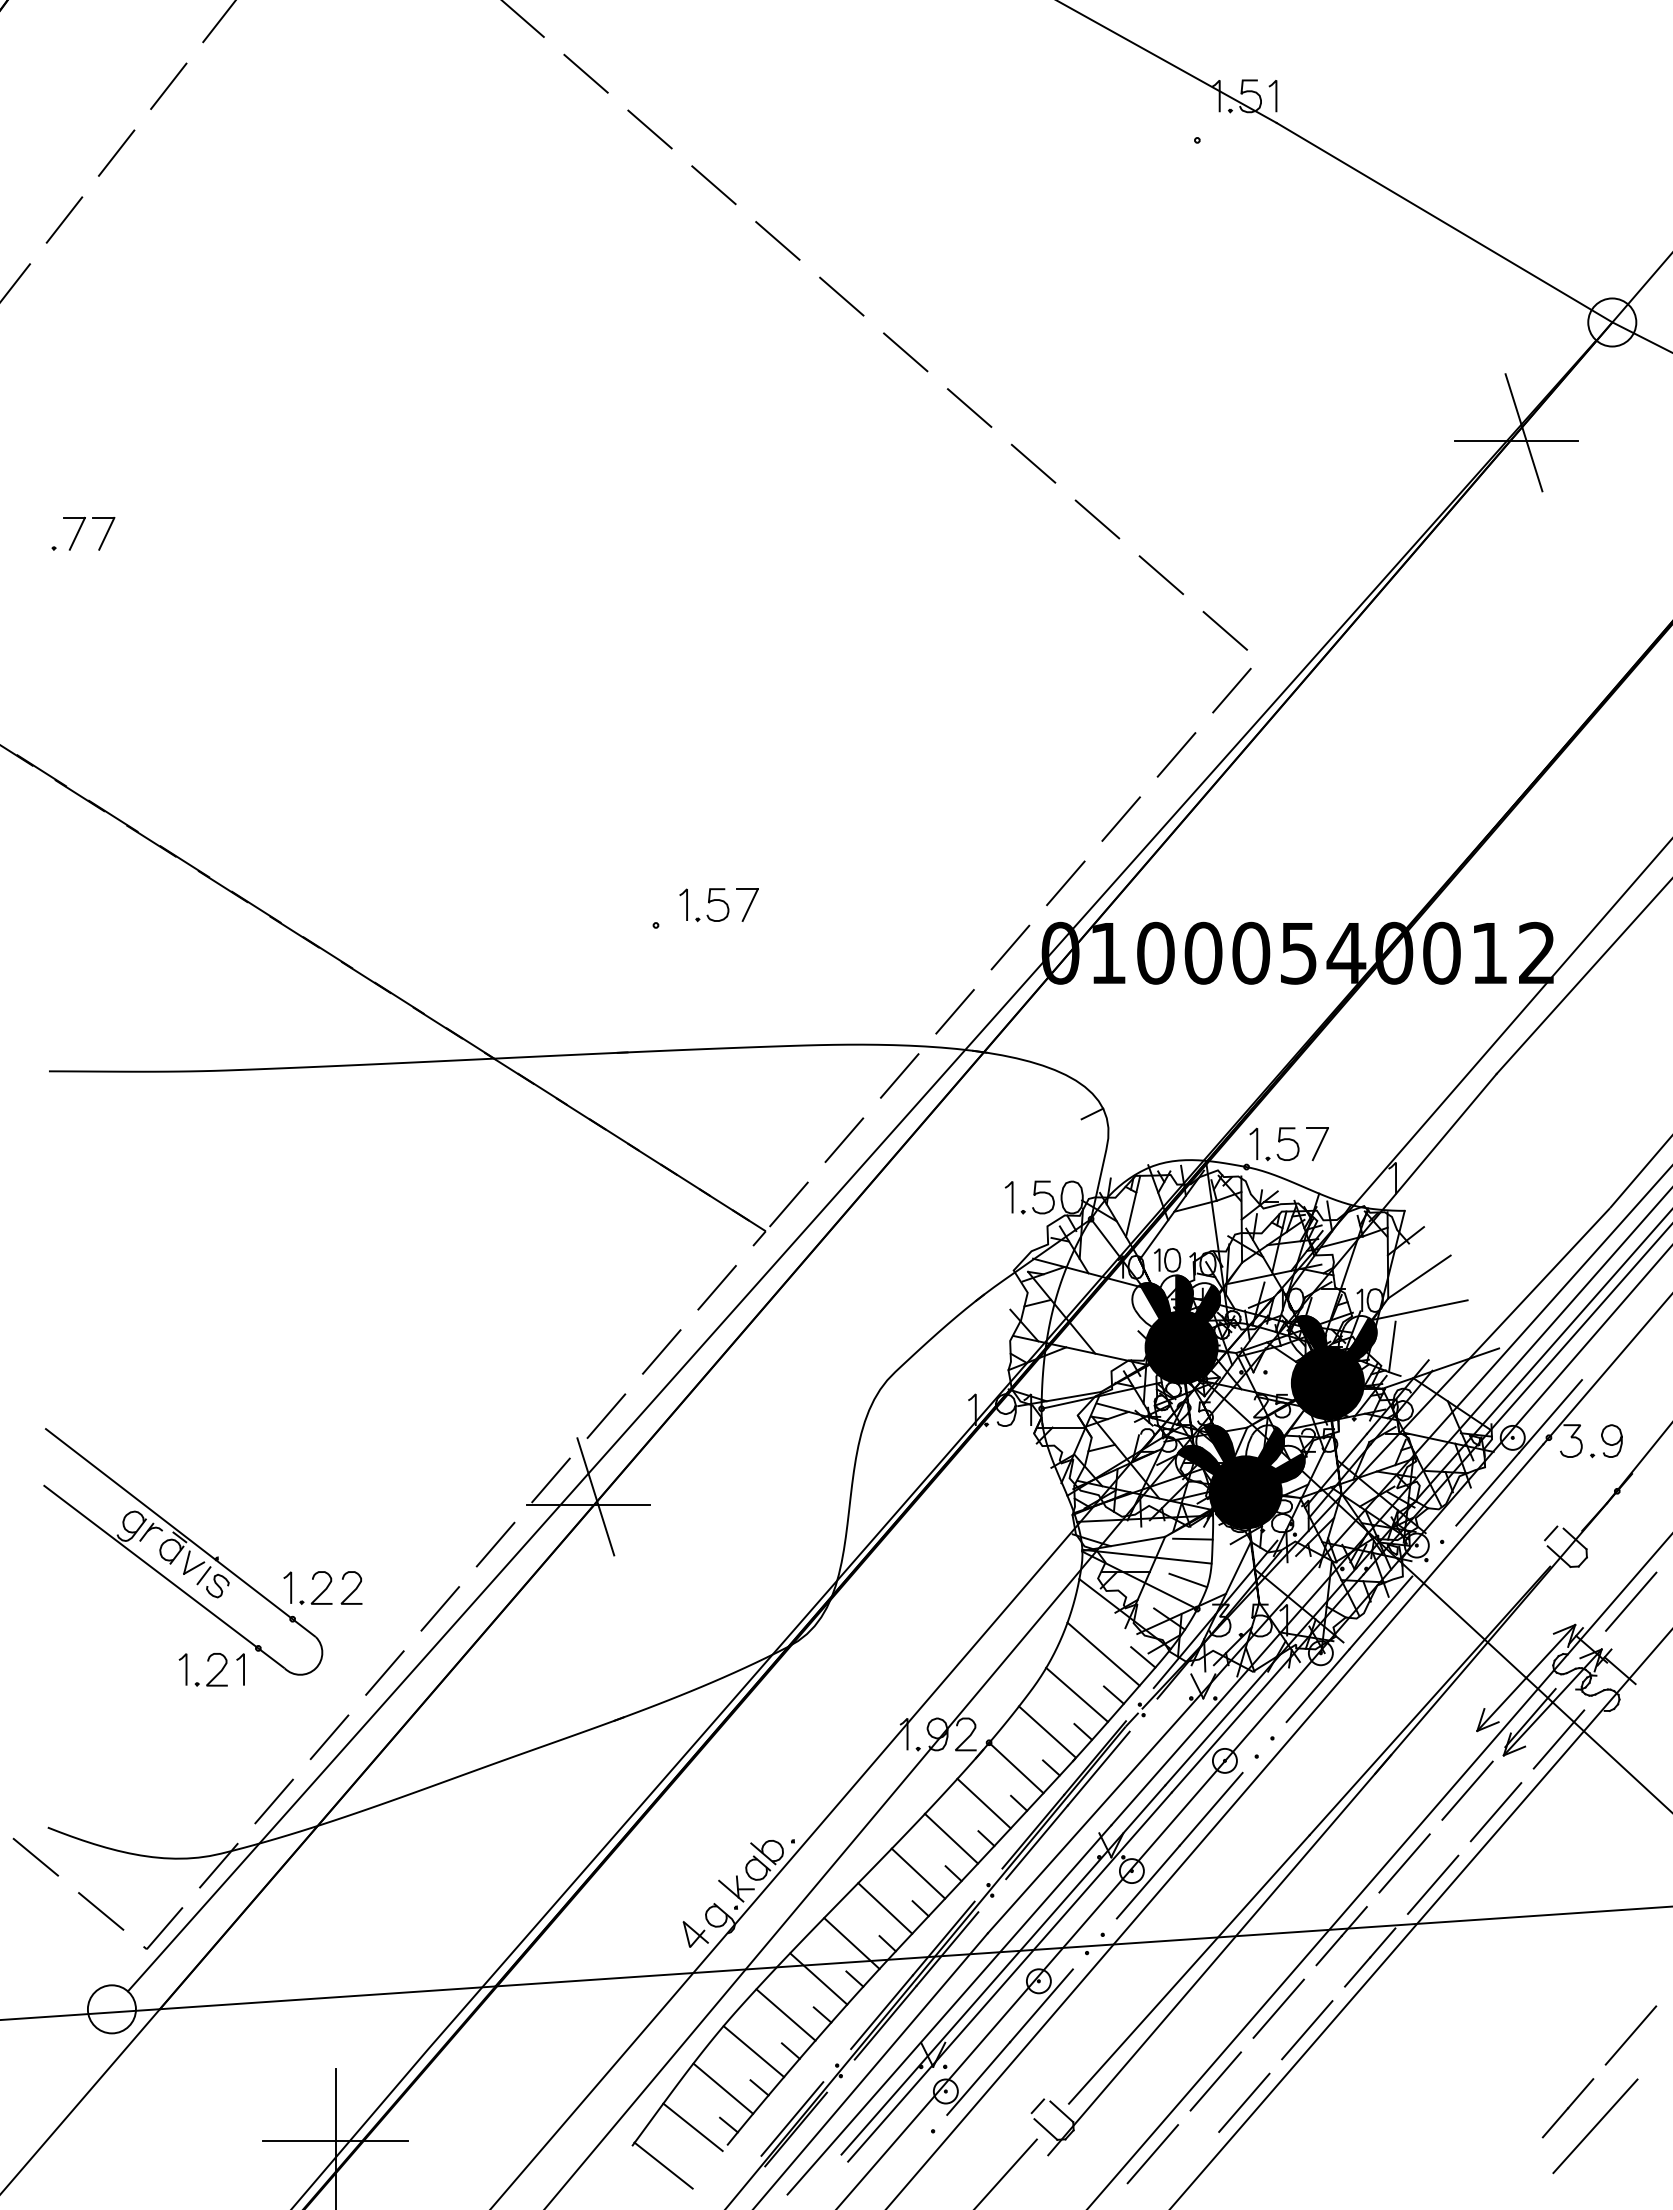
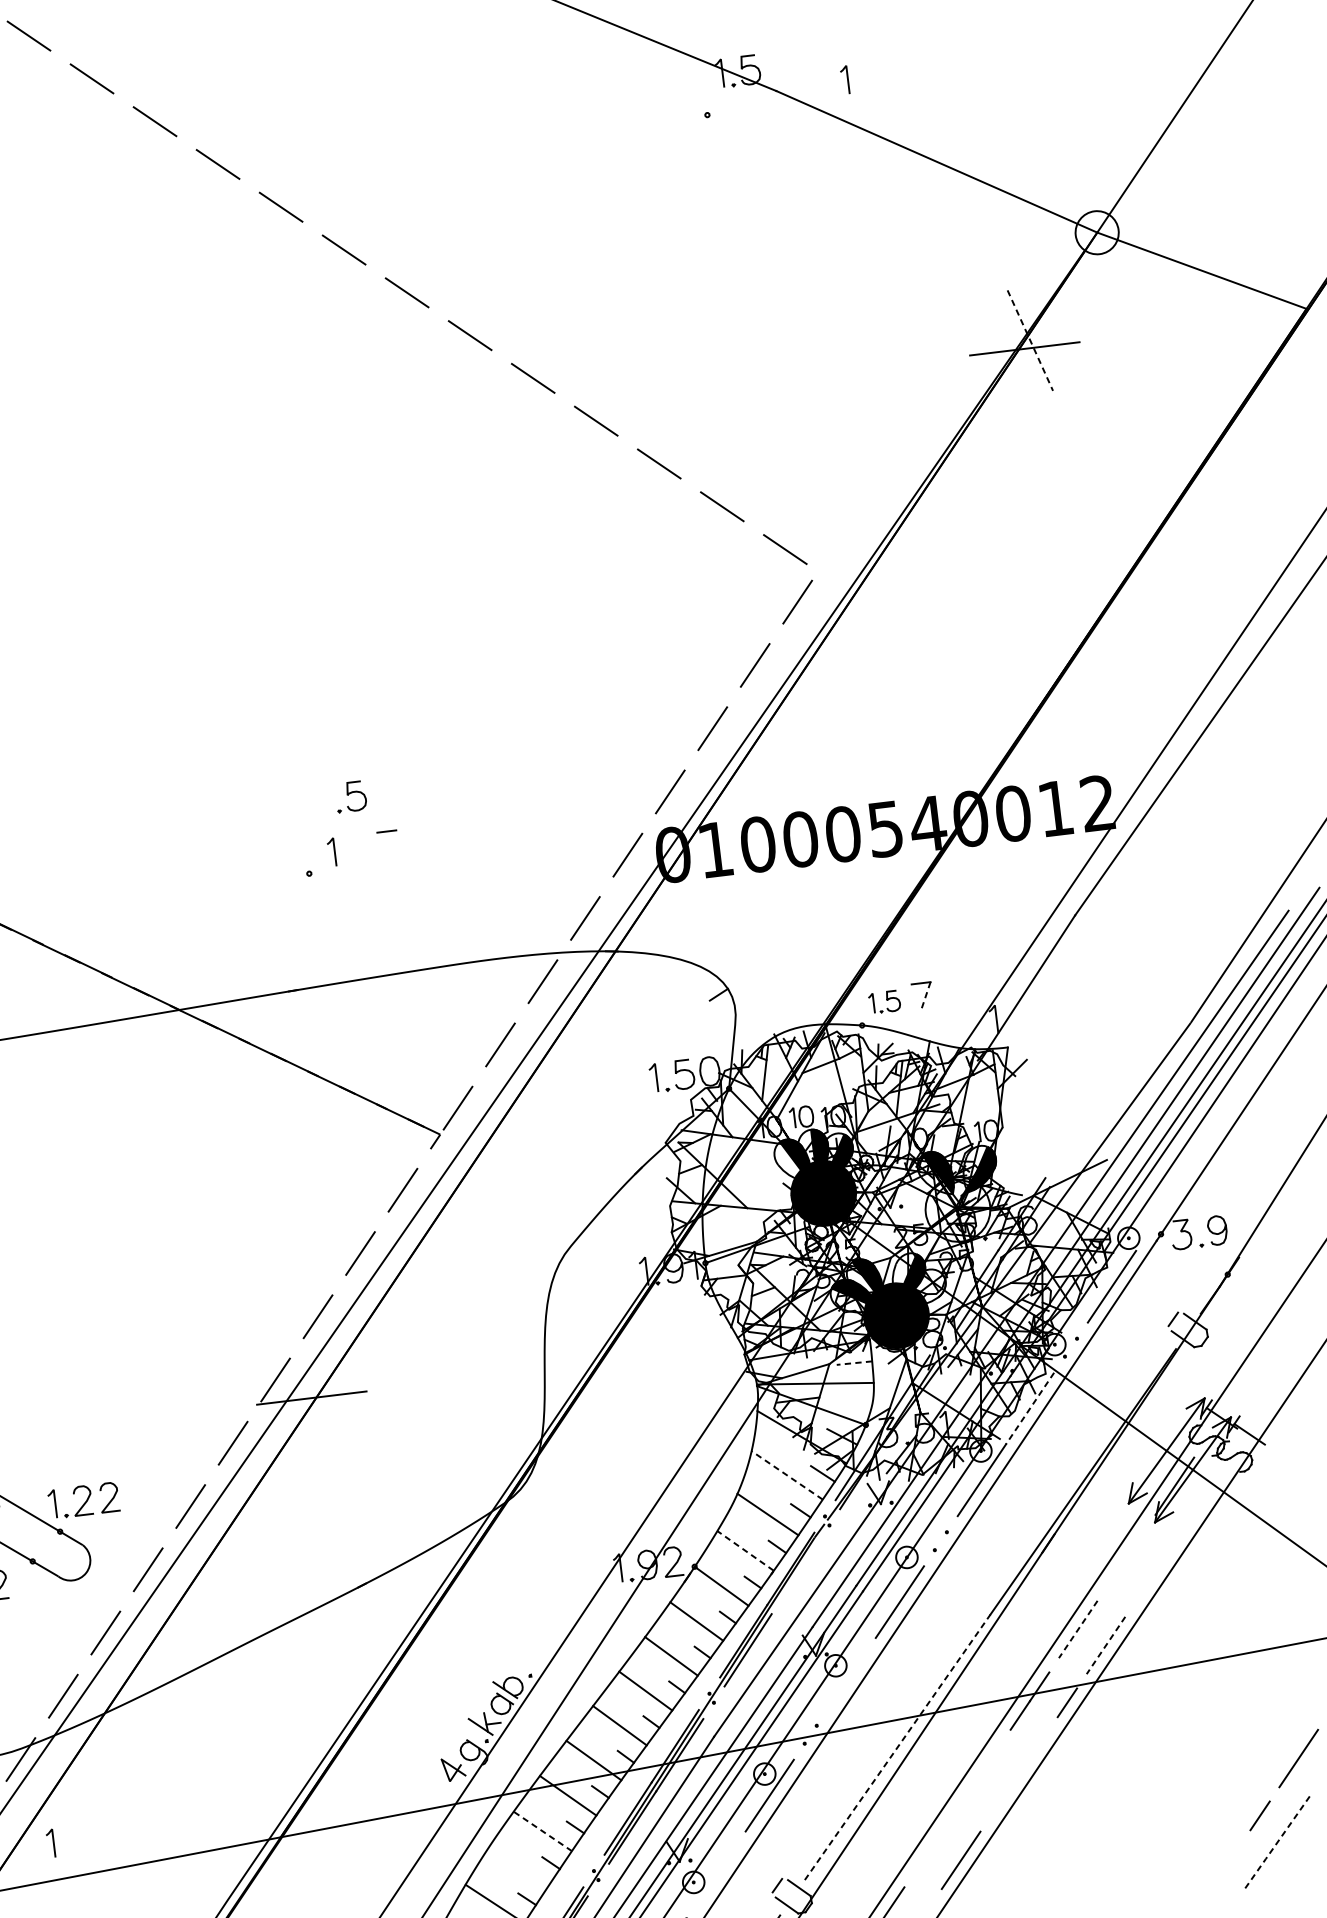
line: (1275, 96) -> (847, 80), moved
line: (1524, 433) -> (1030, 341), solid -> dashed
line: (749, 904) -> (390, 844), removed
part: (712, 905) -> (351, 797), moved
part: (1274, 1144) -> (884, 1002), size x0.7
line: (1320, 1144) -> (925, 997), solid -> dashed
line: (1419, 1276) -> (1028, 1104), removed
line: (1419, 1309) -> (1031, 1133), removed
line: (1392, 1346) -> (1011, 1169), removed
fill: (1327, 1383) -> (957, 1209), removed
line: (1550, 1416) -> (1160, 1215), removed
fill: (1279, 1468) -> (924, 1290), removed
line: (595, 1496) -> (317, 1389), removed
line: (1192, 1539) -> (854, 1363), solid -> dashed
line: (1188, 1580) -> (854, 1400), removed
line: (1631, 1601) -> (1252, 1371), removed
line: (1380, 1613) -> (1029, 1409), solid -> dashed
line: (1103, 1654) -> (787, 1475), solid -> dashed
line: (243, 1669) -> (53, 1843), moved
line: (1047, 1731) -> (745, 1550), solid -> dashed
line: (1558, 1739) -> (1202, 1502), removed
line: (1098, 1768) -> (794, 1577), removed
line: (1467, 1790) -> (1126, 1557), removed
line: (1495, 1812) -> (1153, 1574), removed
line: (1404, 1863) -> (1078, 1629), solid -> dashed
line: (1147, 1881) -> (850, 1673), removed
line: (1432, 1885) -> (1105, 1646), solid -> dashed
line: (1189, 1969) -> (897, 1747), solid -> dashed
line: (1357, 1971) -> (1047, 1730), removed
line: (1278, 2008) -> (981, 1772), removed
line: (785, 2014) -> (542, 1831), solid -> dashed
line: (1307, 2030) -> (1009, 1788), removed
line: (753, 2051) -> (517, 1867), removed
line: (978, 2078) -> (721, 1867), removed
line: (1215, 2081) -> (933, 1844), removed
line: (1555, 2122) -> (1240, 1844), removed
line: (1595, 2126) -> (1276, 1843), solid -> dashed

